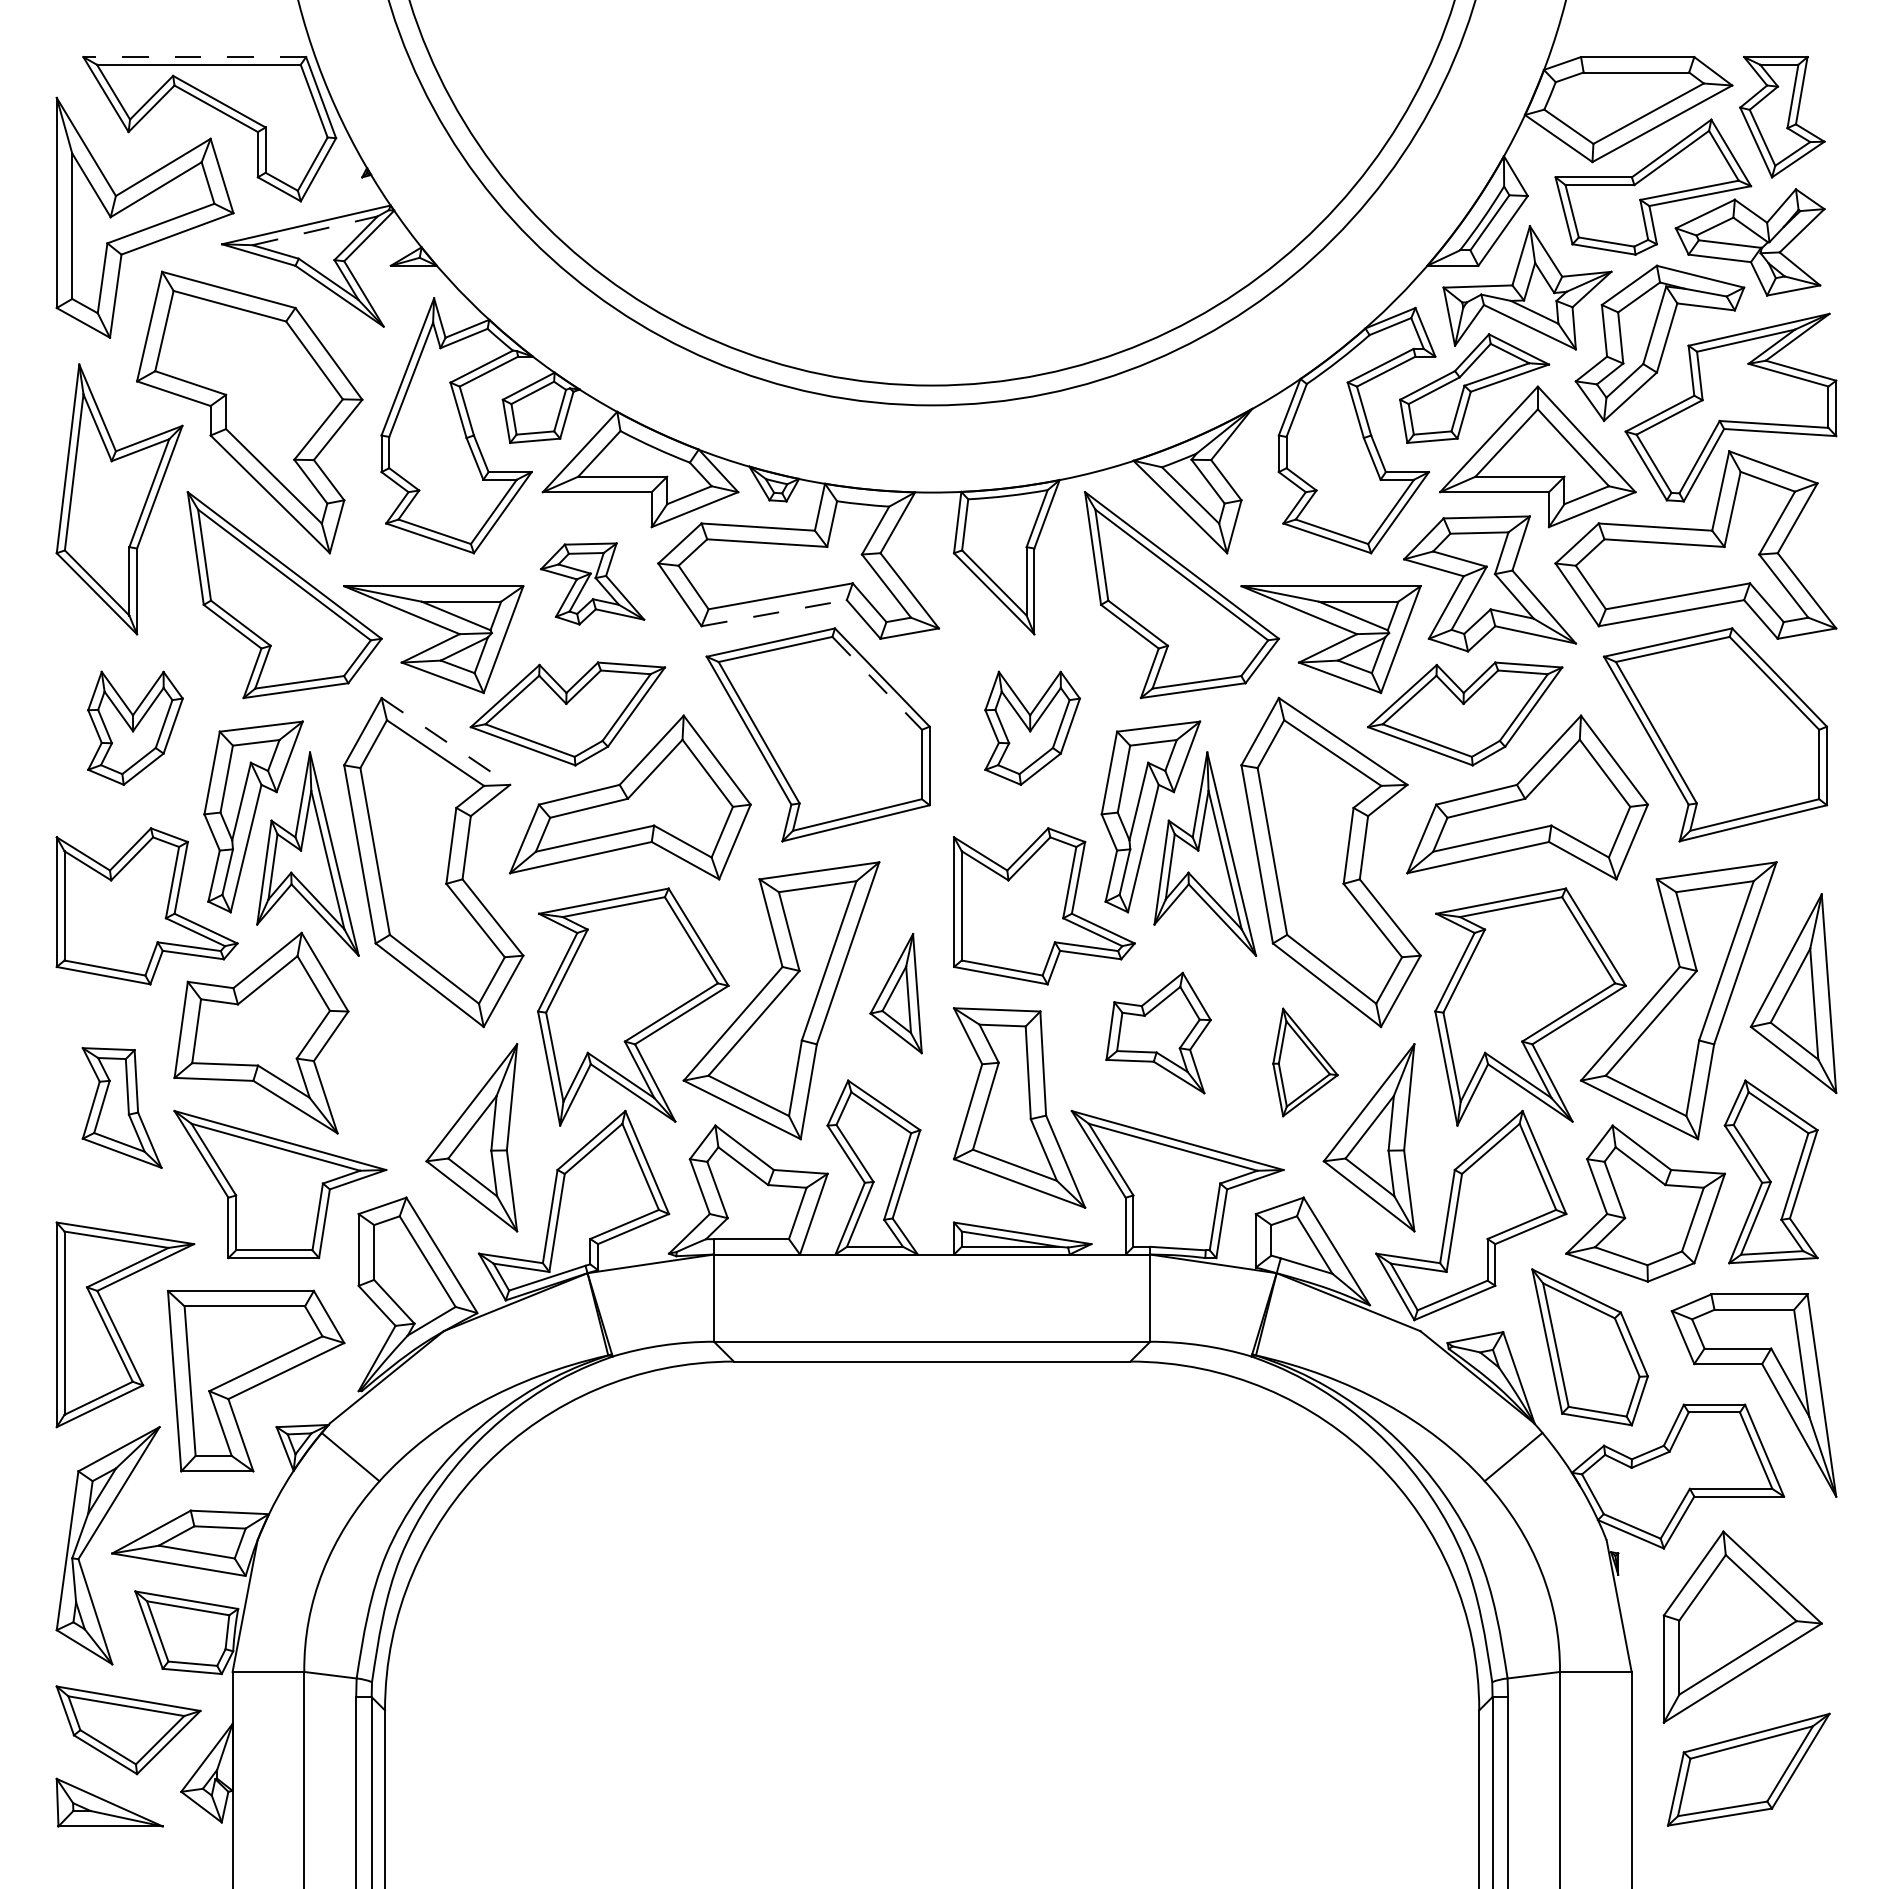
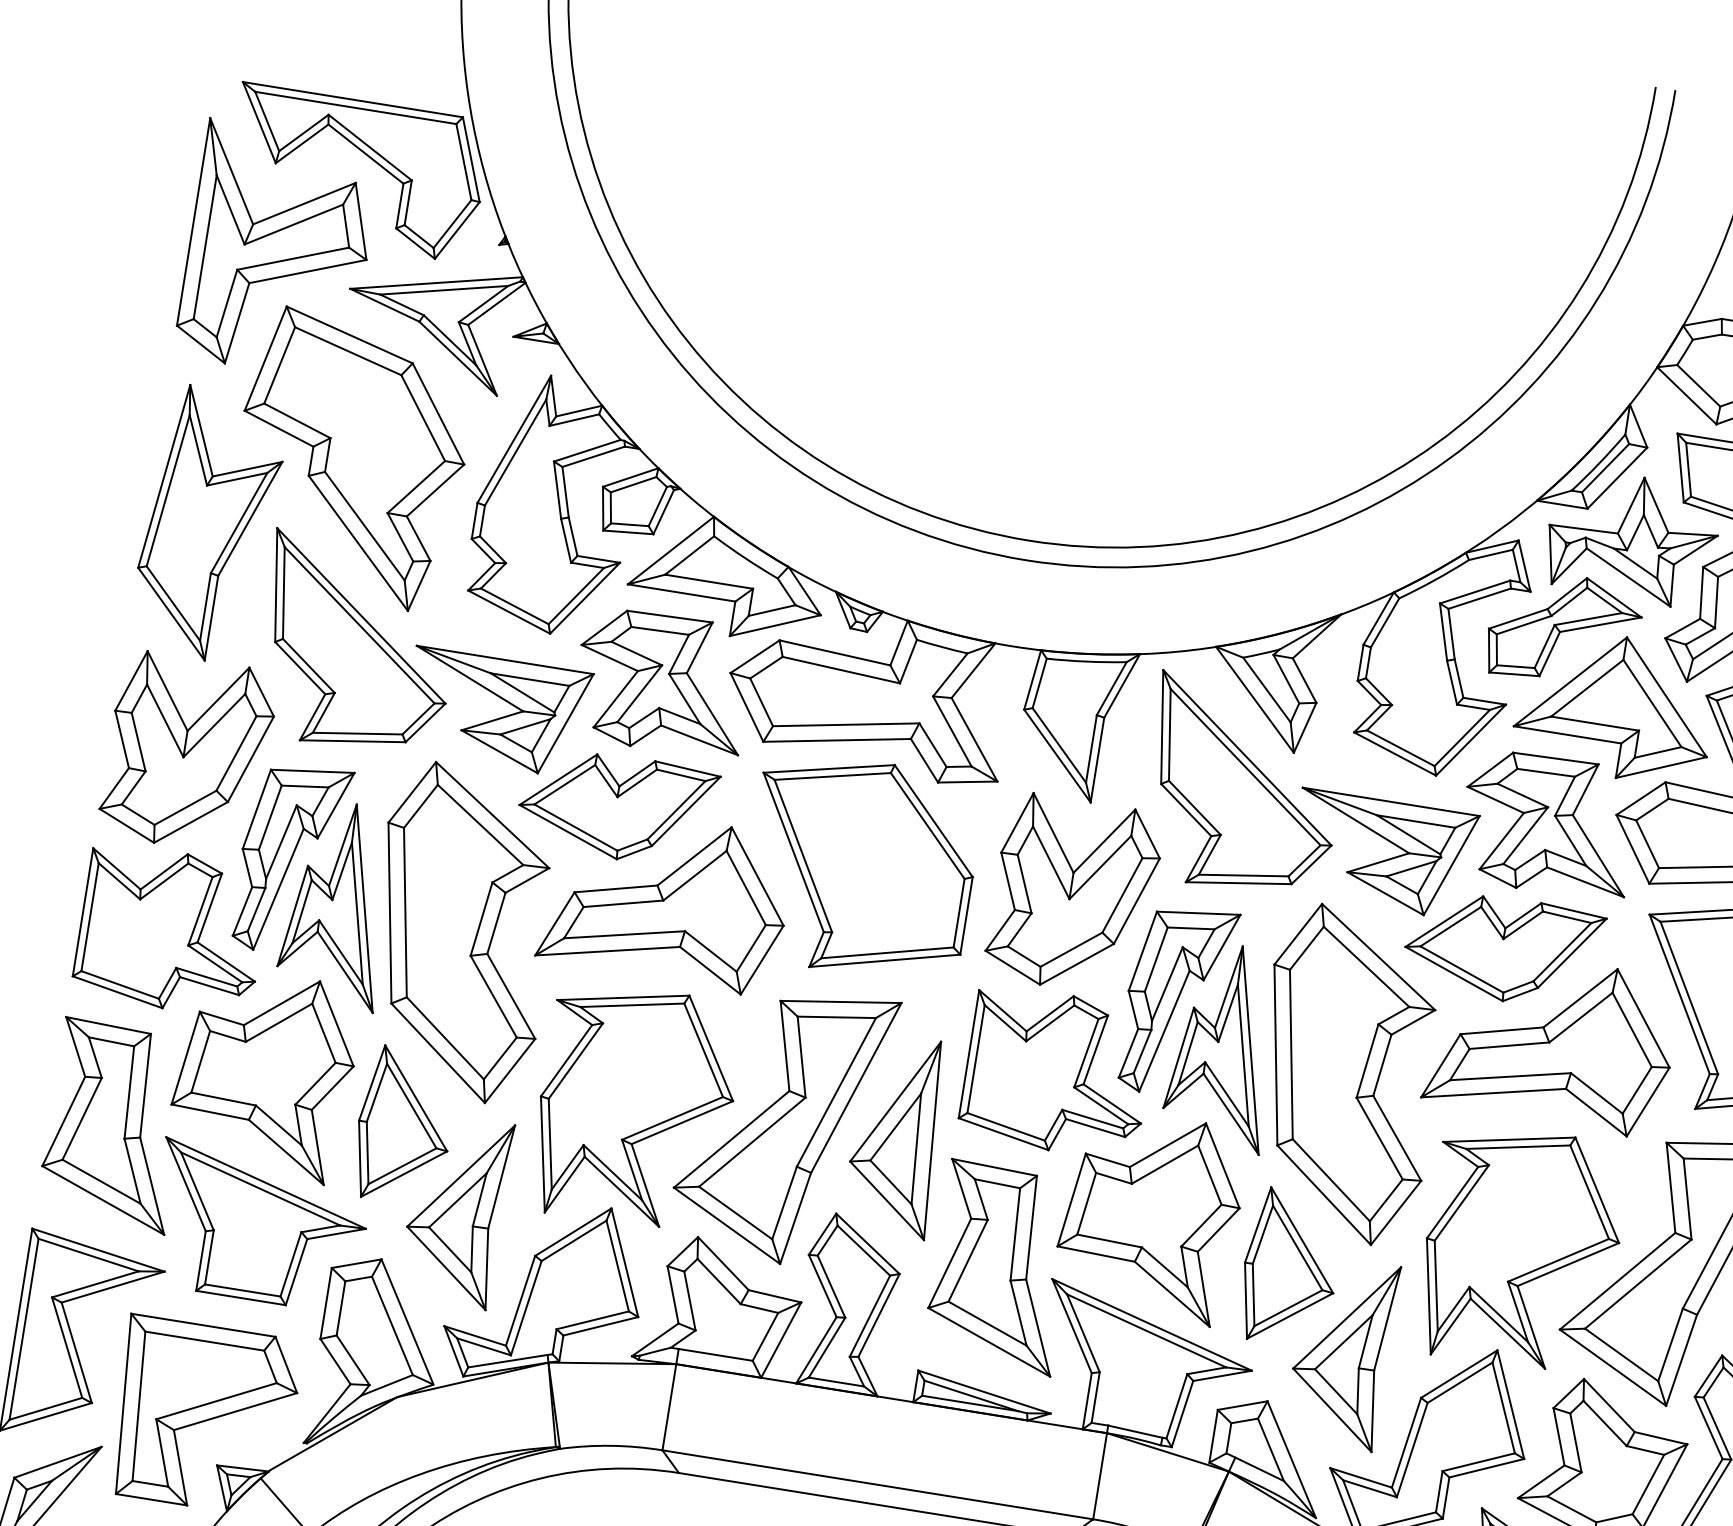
line: (194, 57) -> (352, 100), dashed -> solid
line: (315, 230) -> (444, 290), dashed -> solid
part: (592, 583) -> (662, 682), size x1.67
line: (774, 613) -> (837, 740), dashed -> solid
line: (877, 683) -> (928, 826), dashed -> solid
part: (135, 728) -> (188, 753), size x1.67
part: (1032, 728) -> (1073, 895), size x1.67
line: (445, 741) -> (492, 815), dashed -> solid
part: (895, 993) -> (896, 1135), size x1.67
part: (1158, 1032) -> (1150, 1215), size x1.67
part: (408, 1062) -> (404, 1126), added
part: (1305, 1062) -> (1290, 1268), size x1.43
part: (121, 1107) -> (114, 1125), size x1.67

